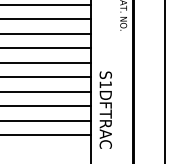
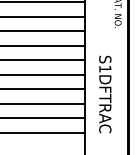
text: (105, 109) -> (104, 93), moved

